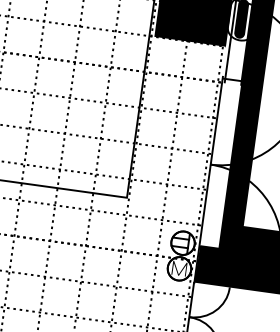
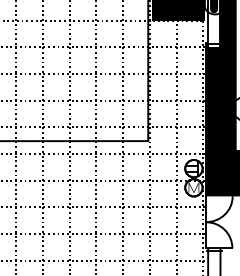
fill: (221, 165) -> (214, 107), added

